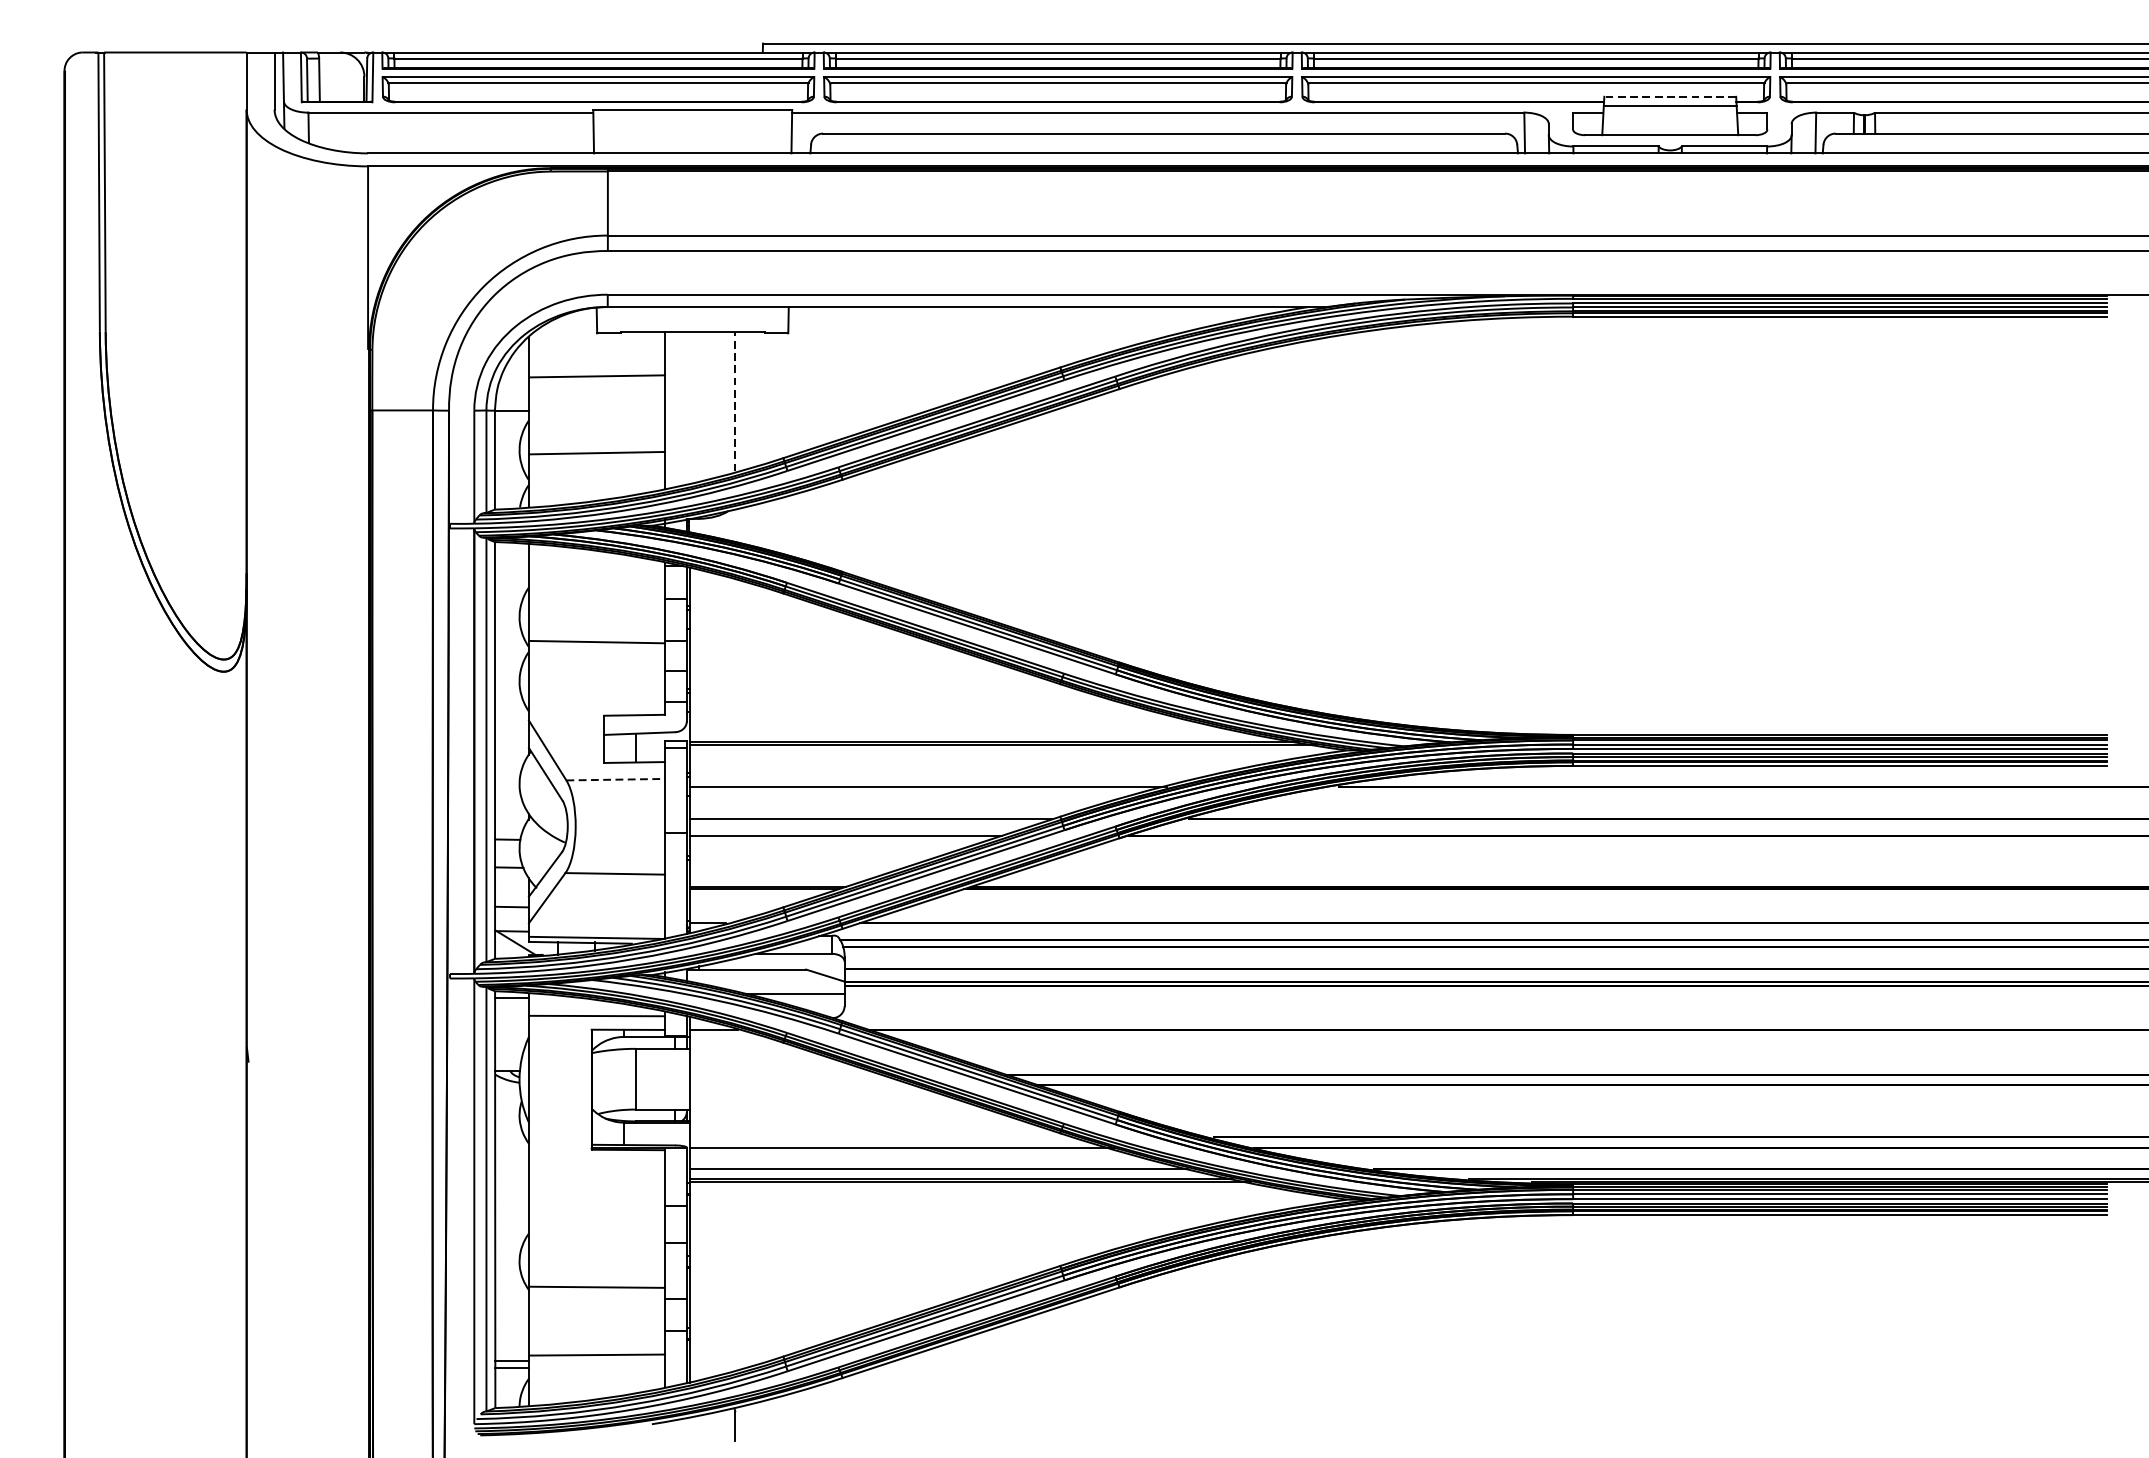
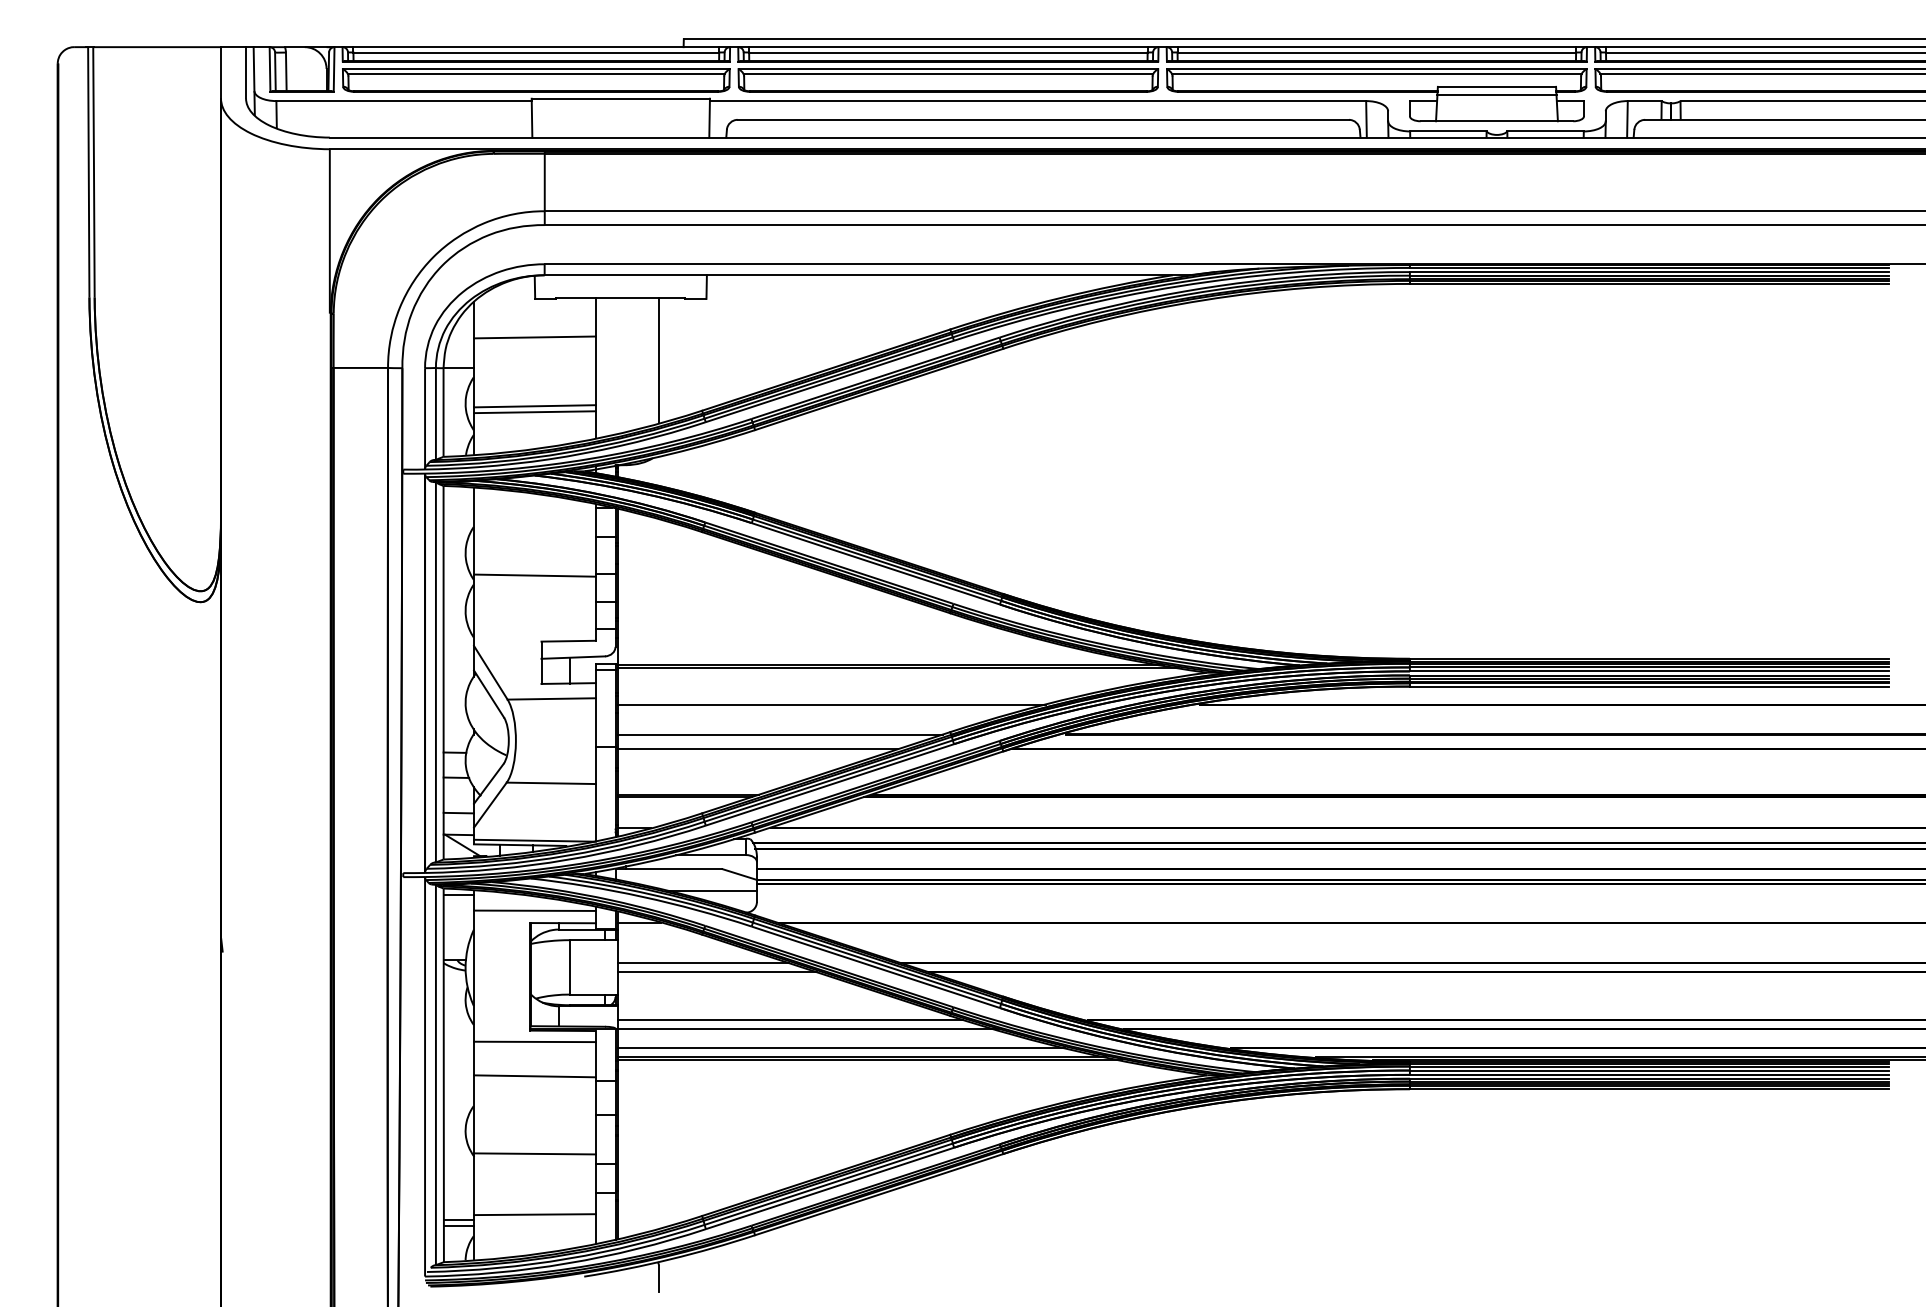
line: (1669, 96) -> (1496, 86), dashed -> solid
line: (735, 400) -> (659, 359), dashed -> solid
line: (596, 460) -> (534, 412), added
line: (616, 779) -> (552, 698), dashed -> solid
line: (784, 1074) -> (703, 963), added
line: (799, 1084) -> (716, 972), added
line: (882, 1137) -> (790, 1019), added
line: (596, 1161) -> (534, 1041), added
line: (596, 1200) -> (534, 1076), added

